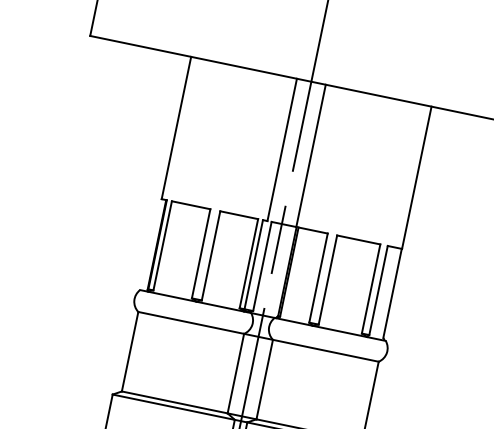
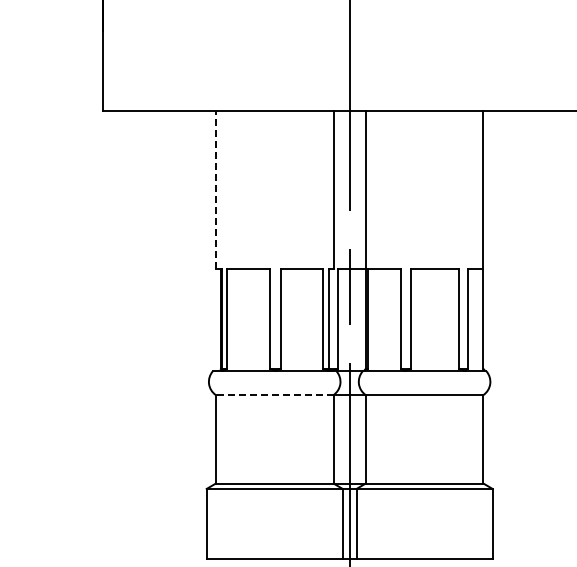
line: (176, 127) -> (215, 189), solid -> dashed
line: (190, 323) -> (274, 395), solid -> dashed

